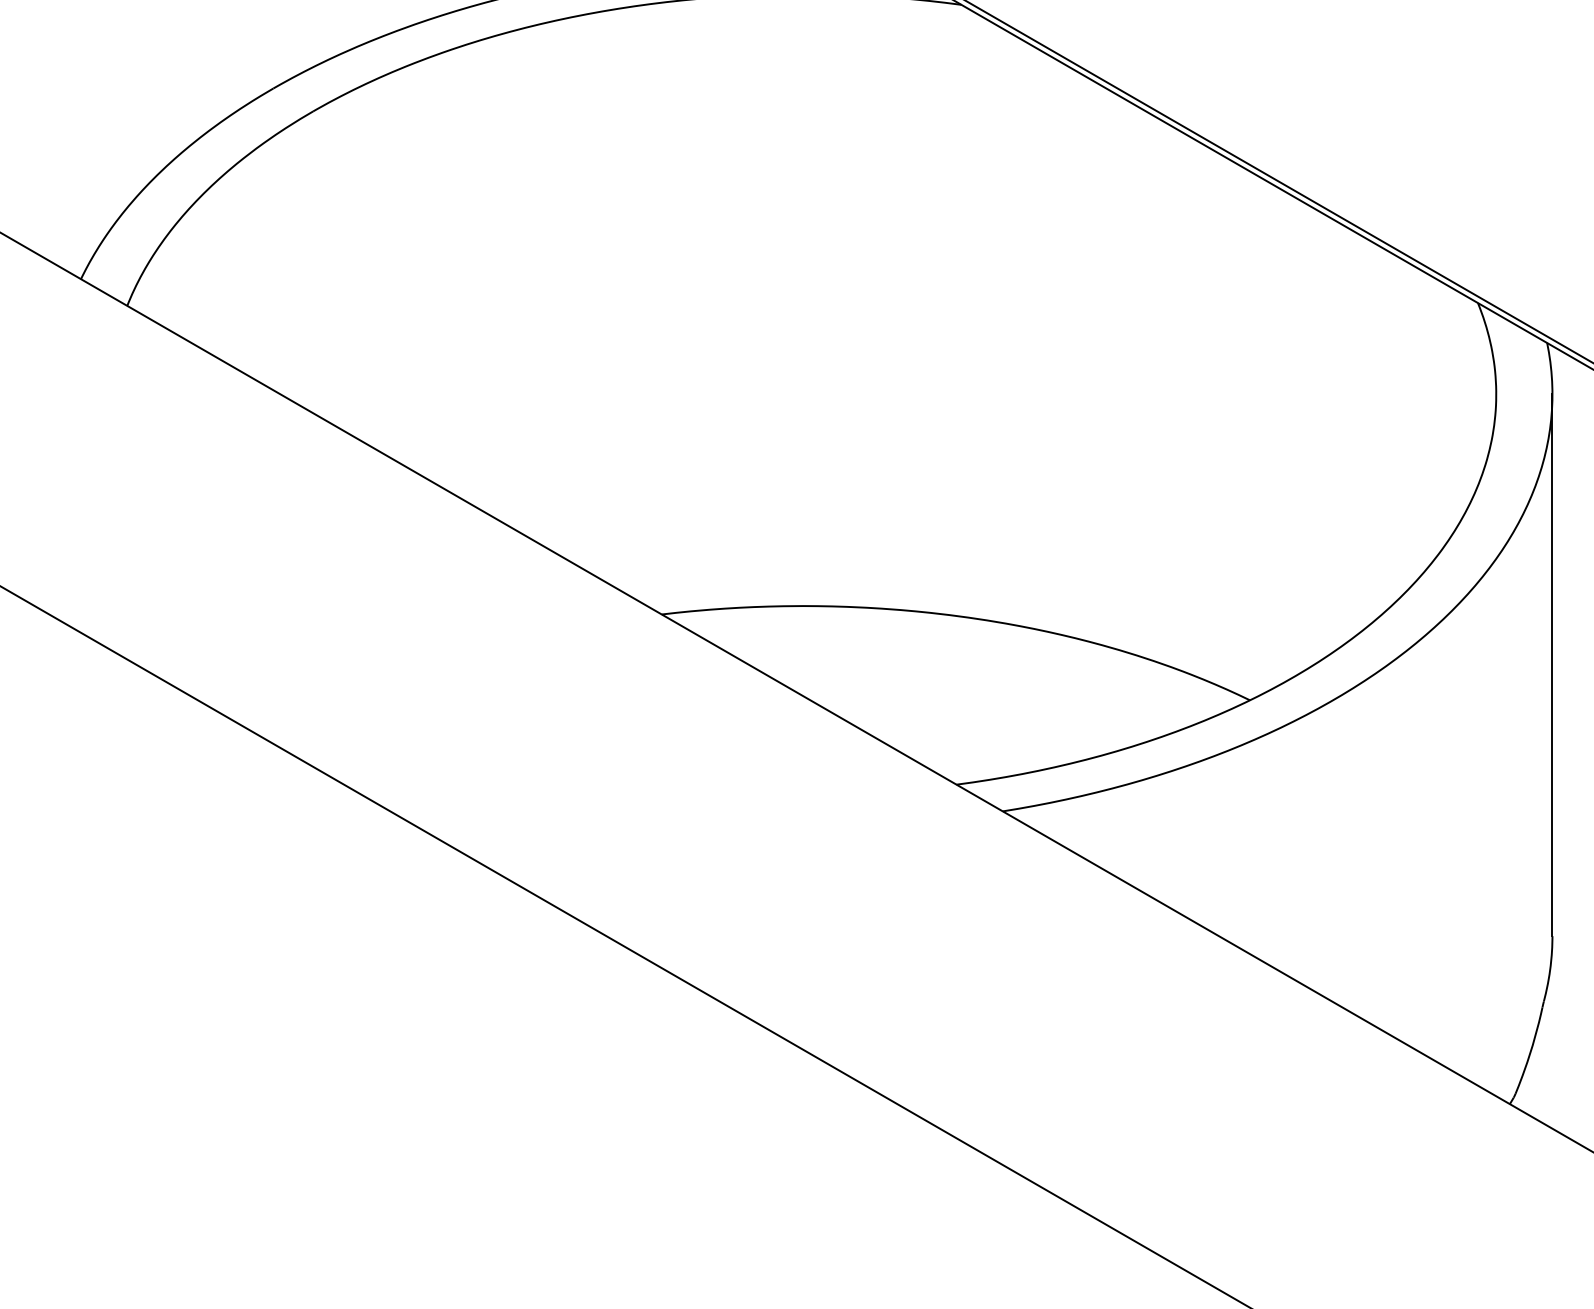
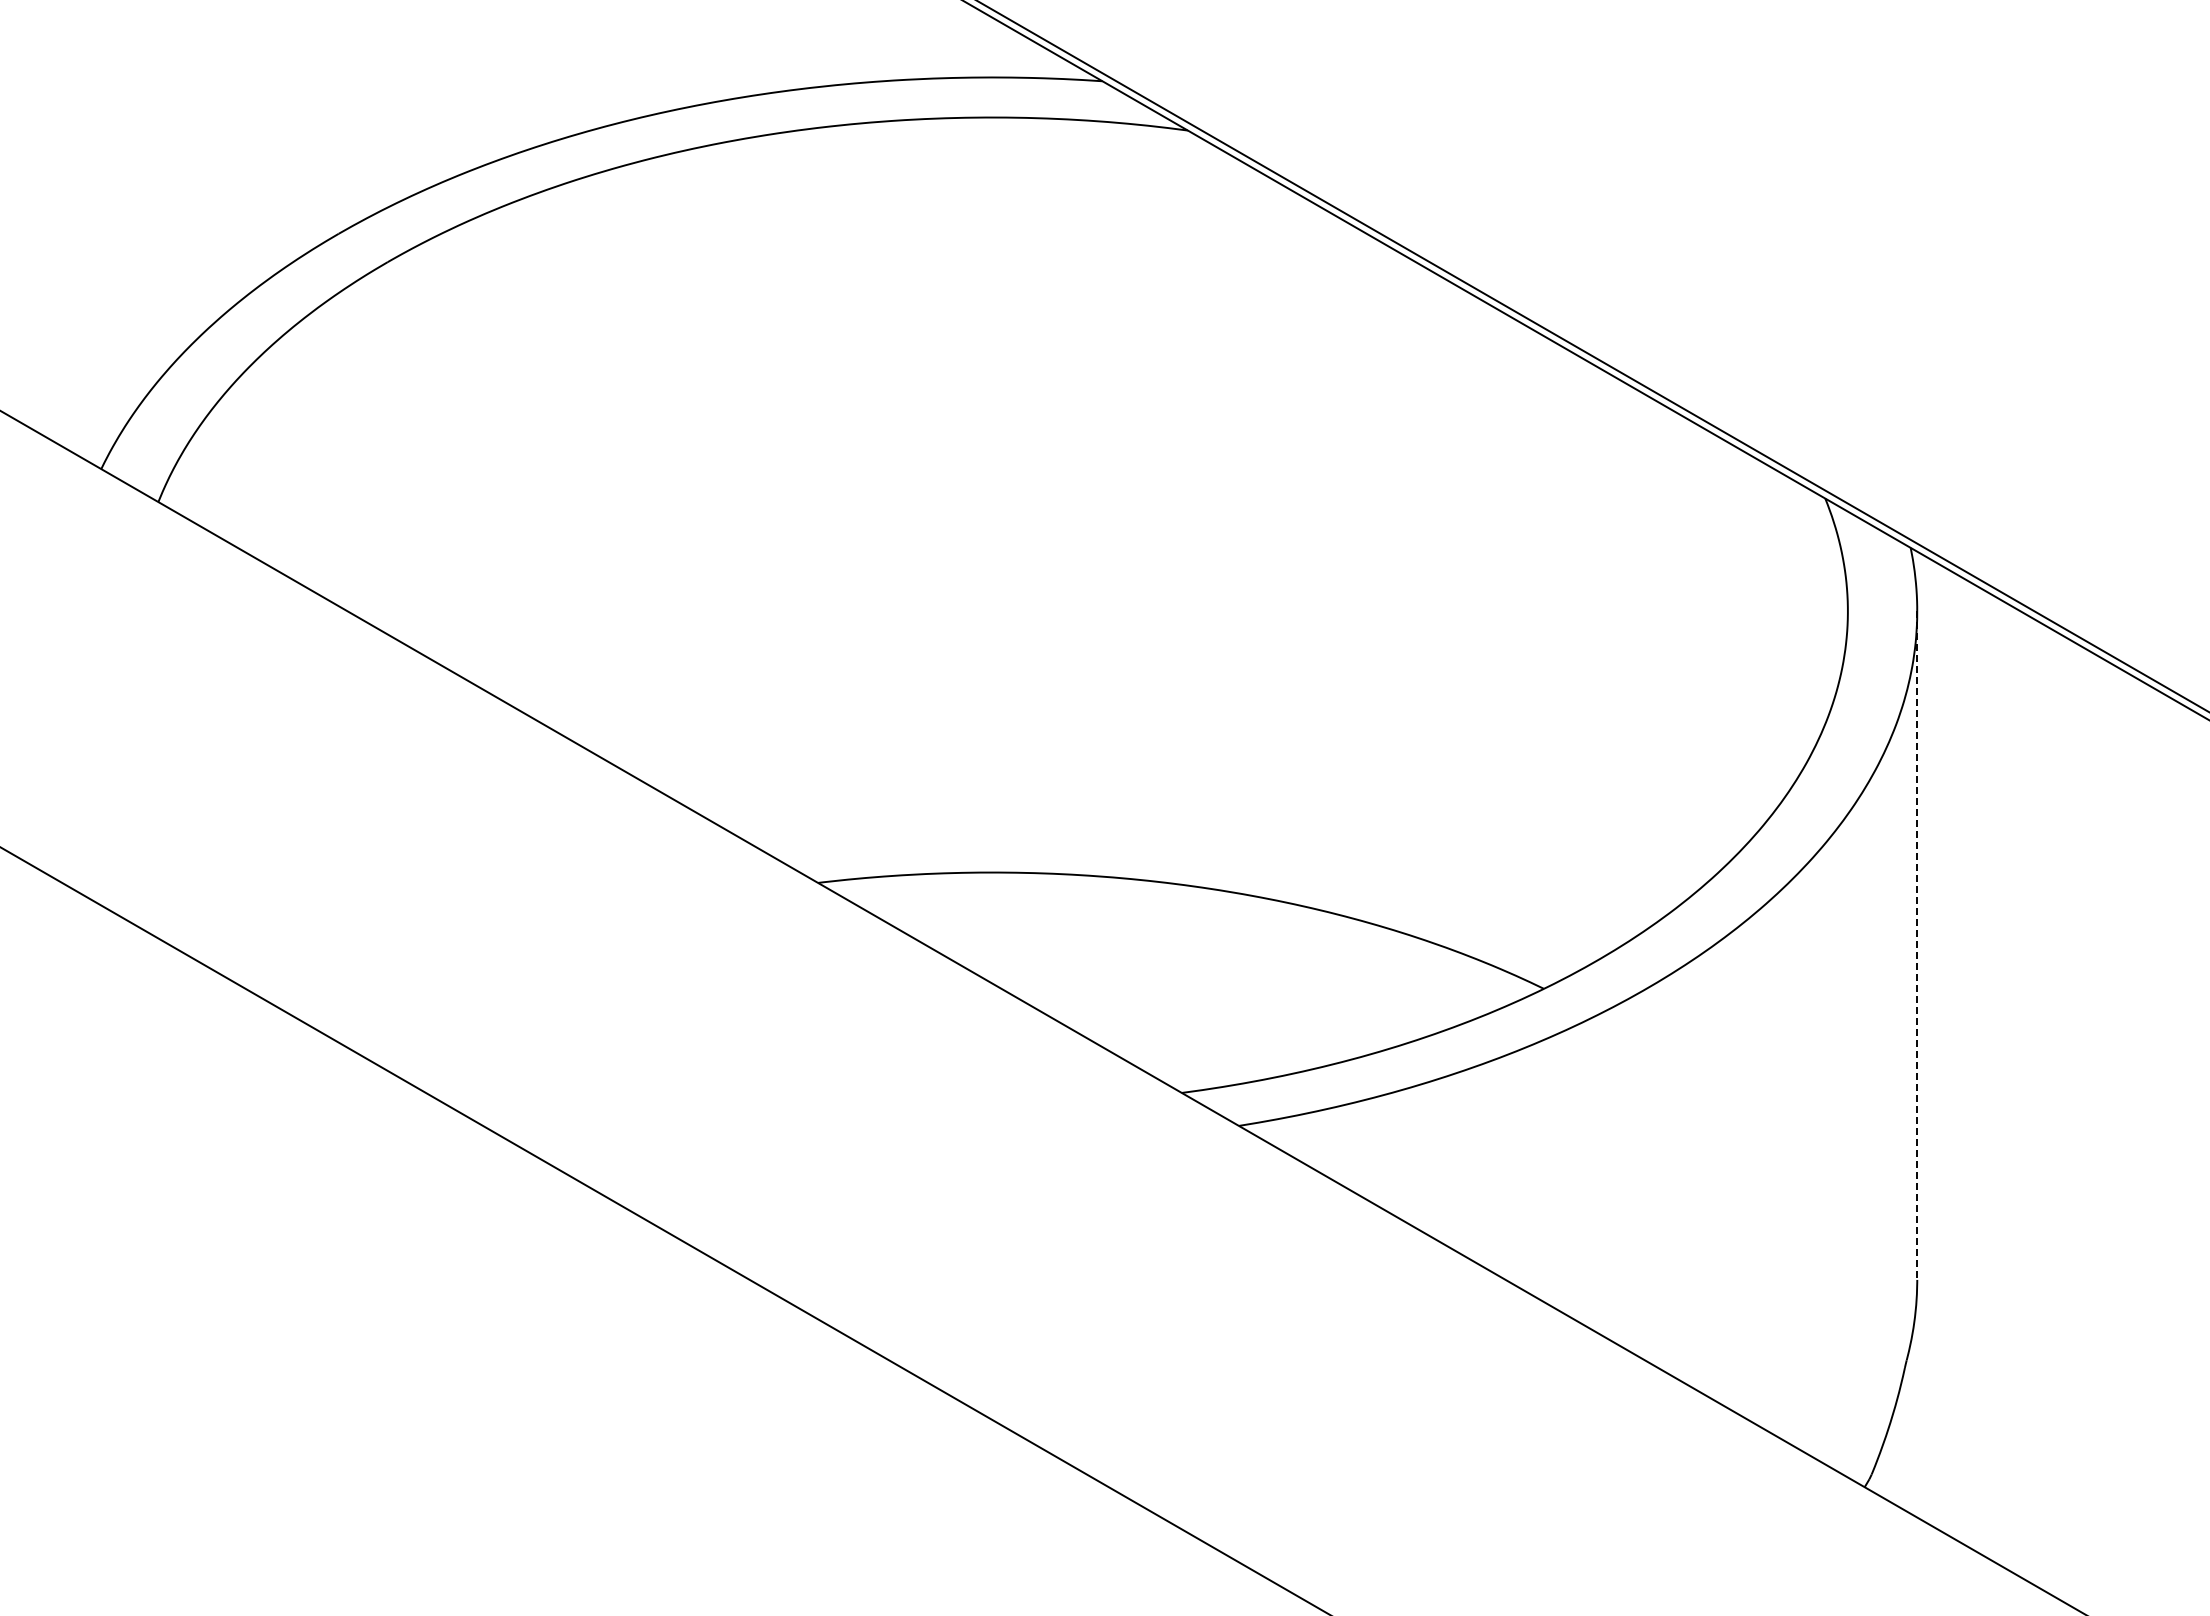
line: (1552, 666) -> (1917, 946), solid -> dashed

